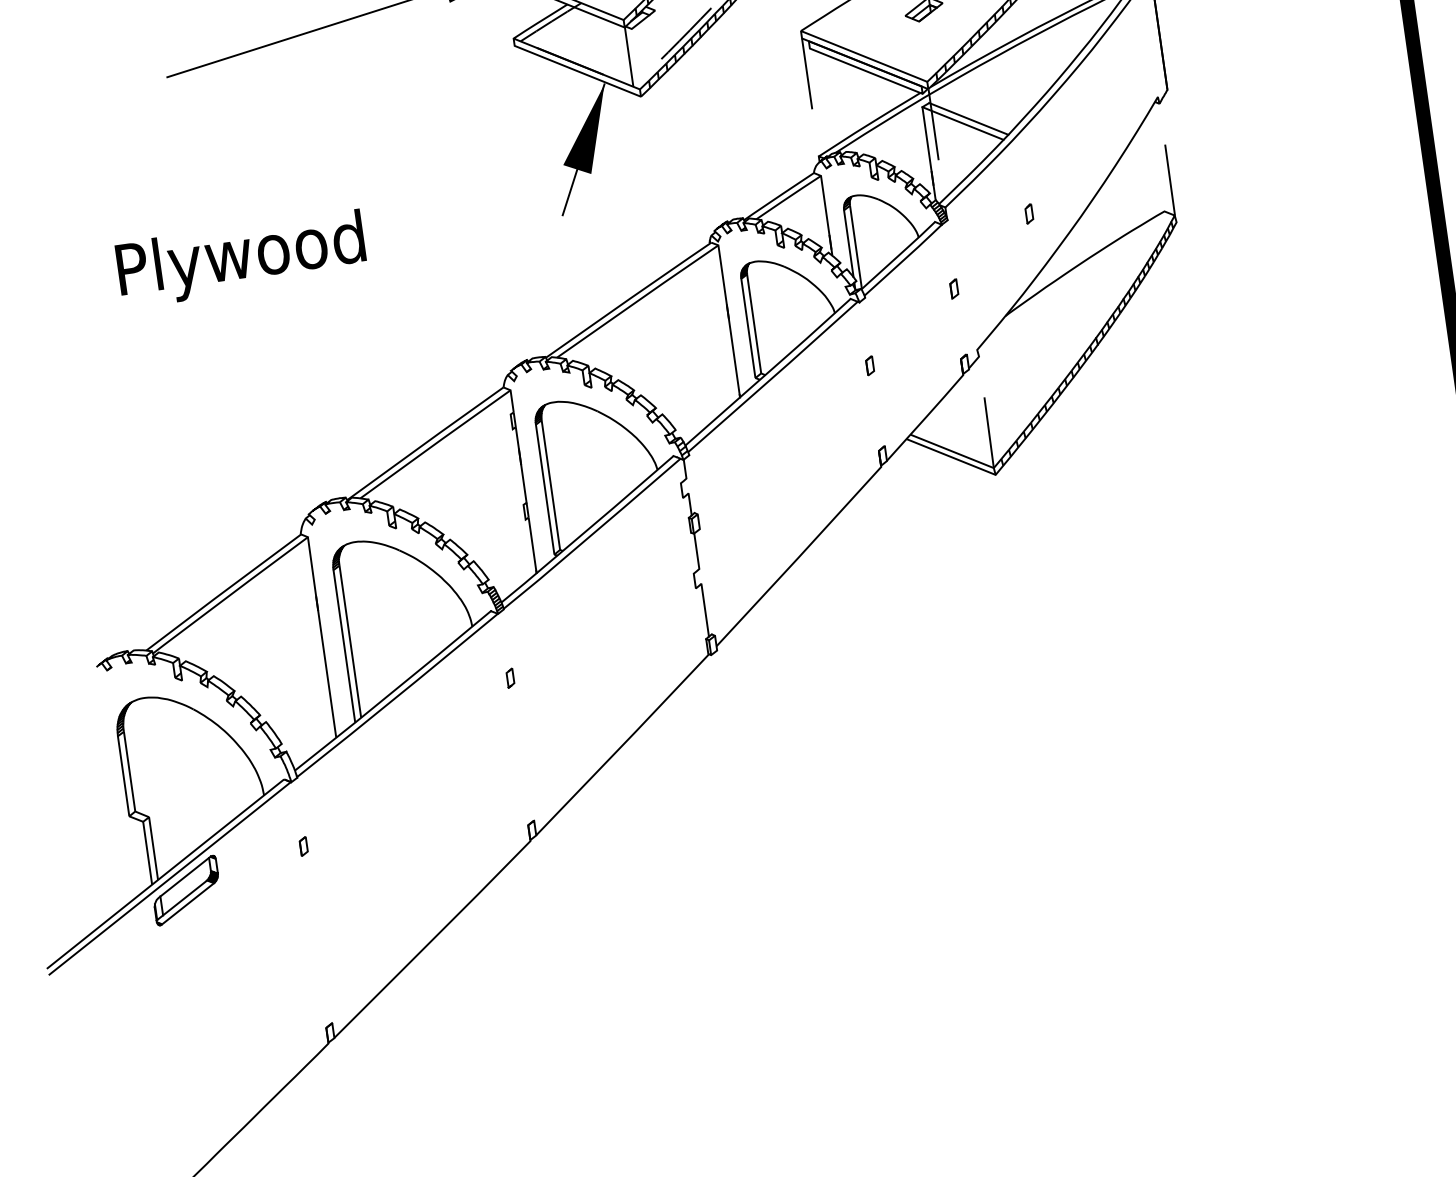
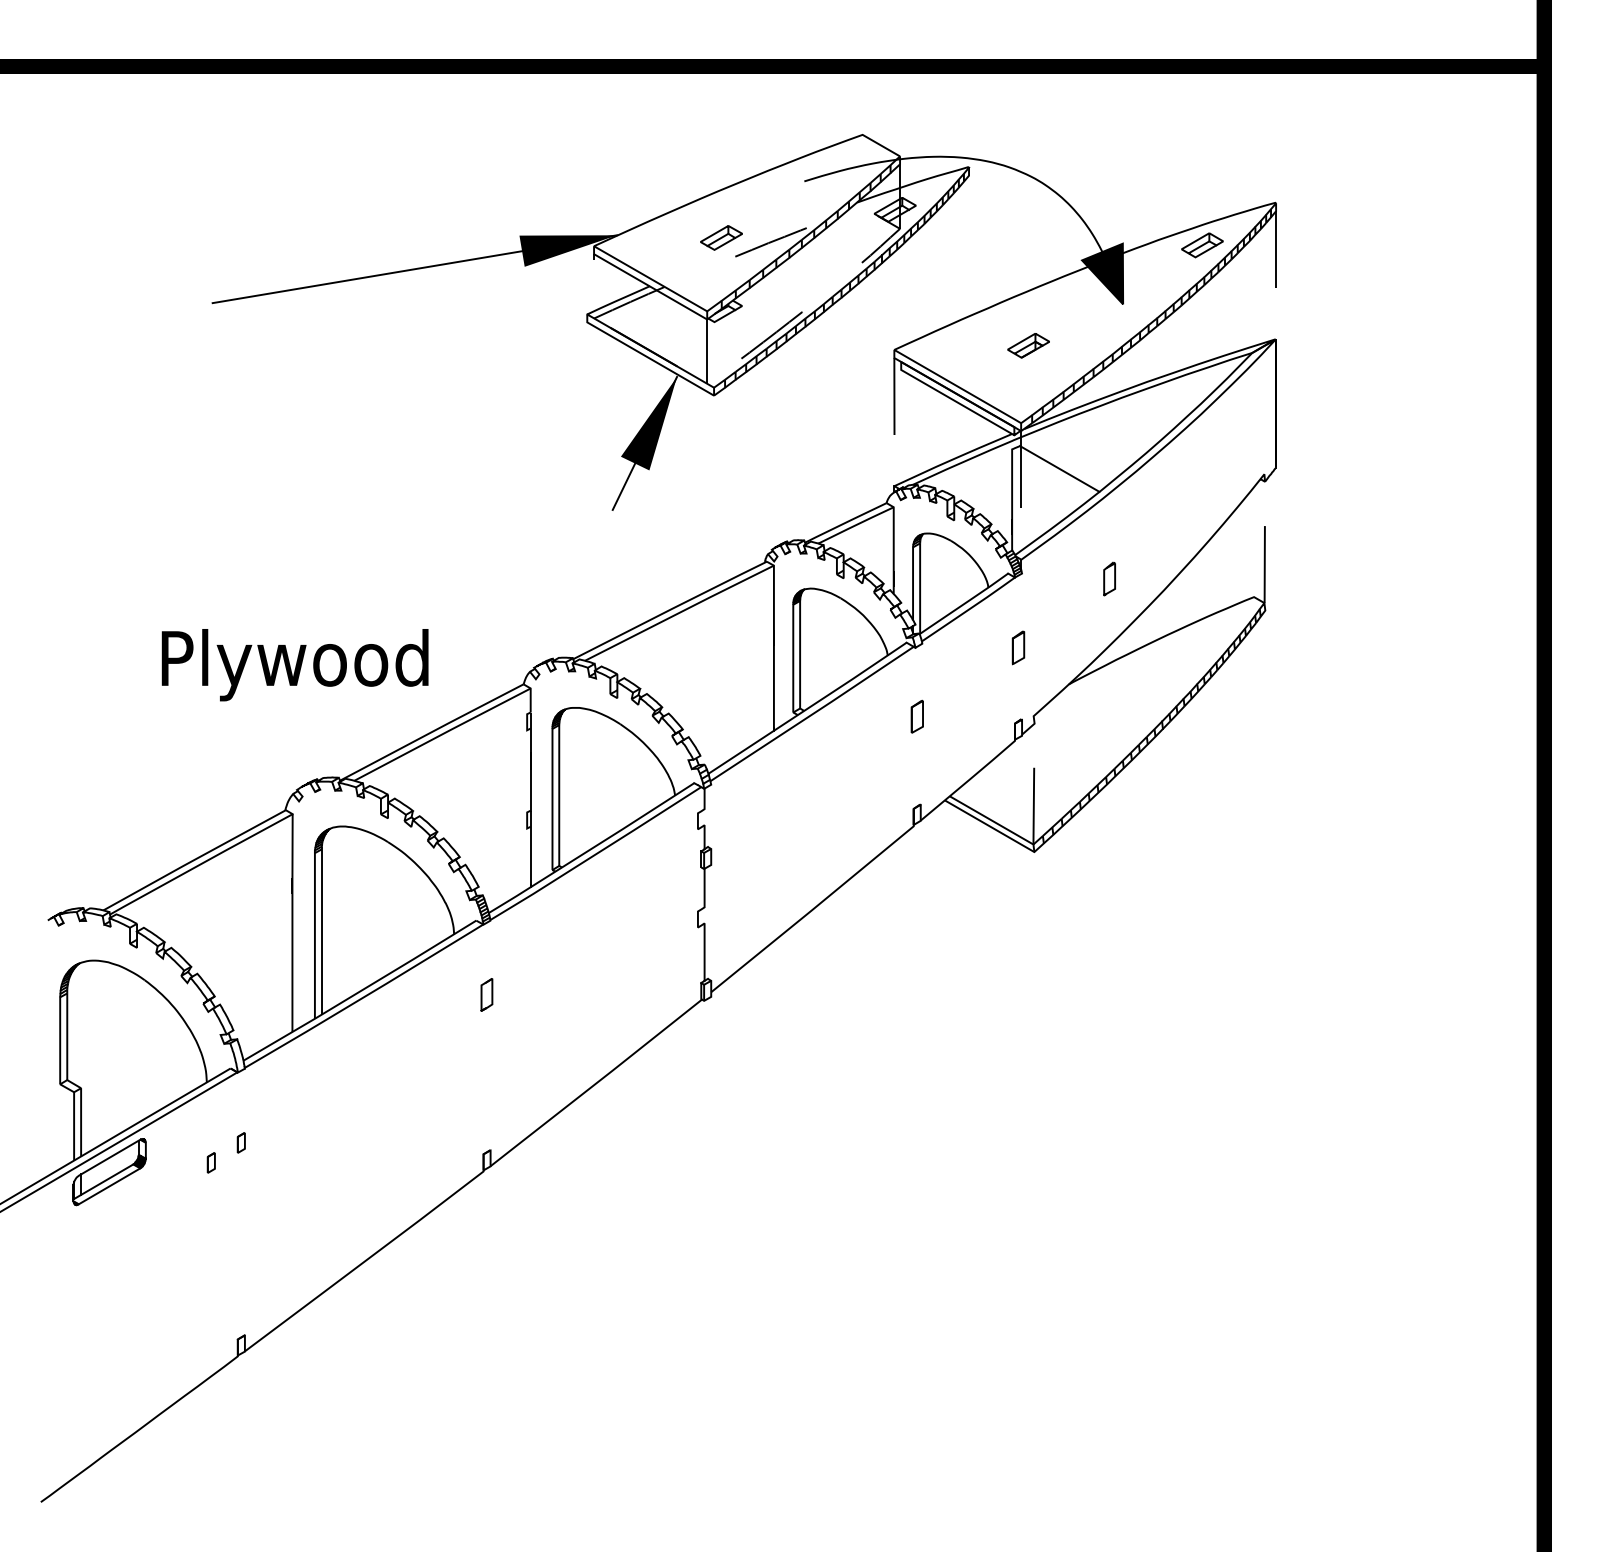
line: (962, 123) -> (1052, 472), removed
part: (1029, 214) -> (1109, 579), size x1.6
text: (241, 259) -> (294, 665), moved
part: (954, 288) -> (1018, 647), size x1.6
part: (869, 365) -> (916, 716), size x1.6
part: (509, 677) -> (486, 994), size x1.6
part: (277, 868) -> (210, 1162), added

